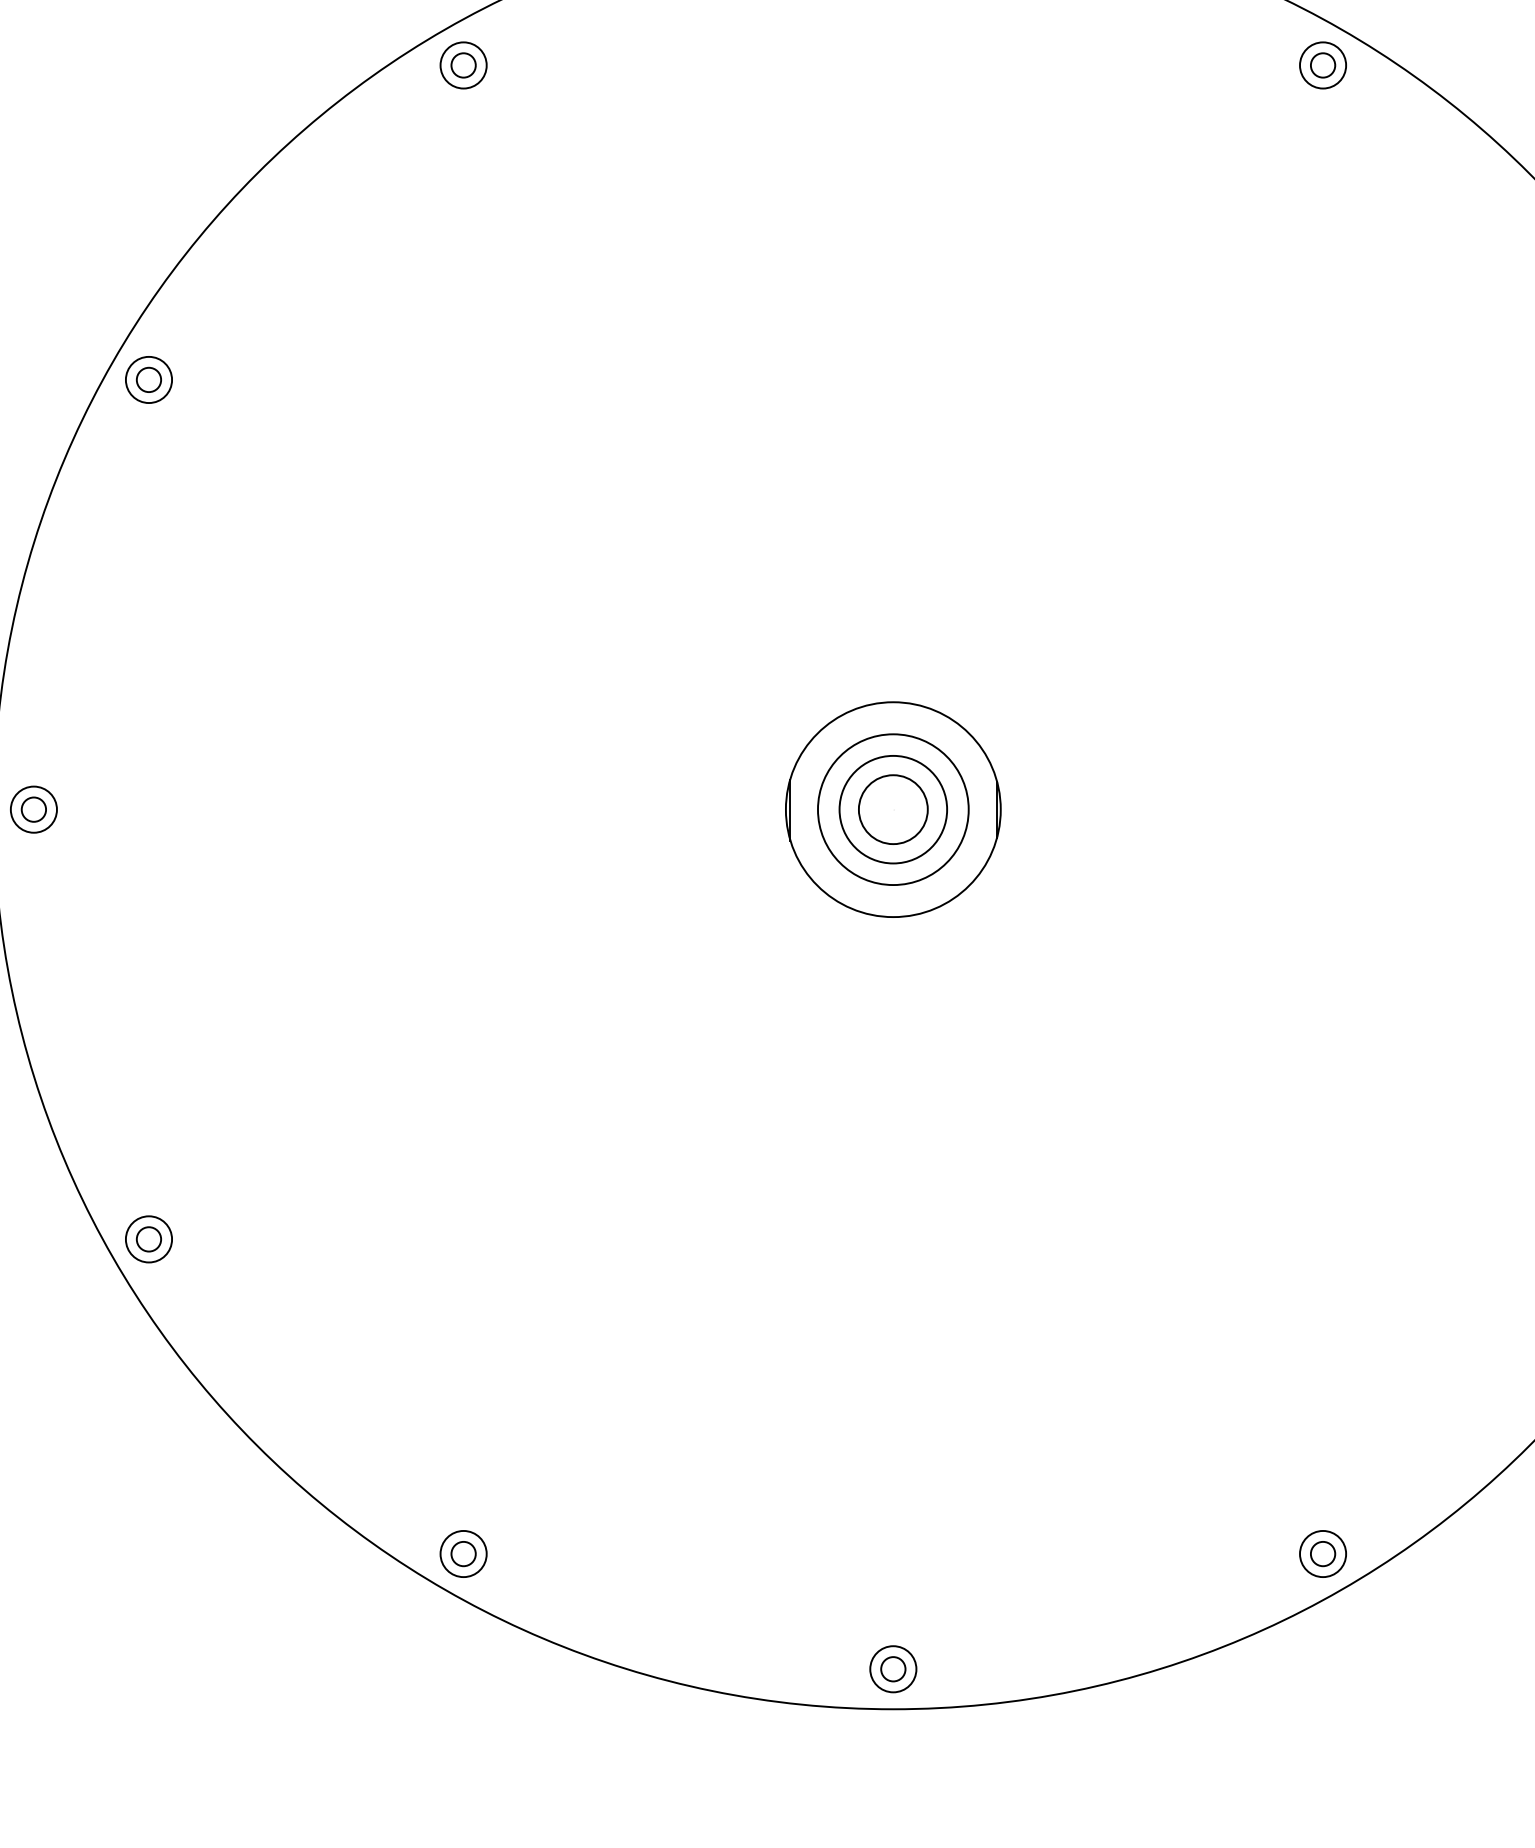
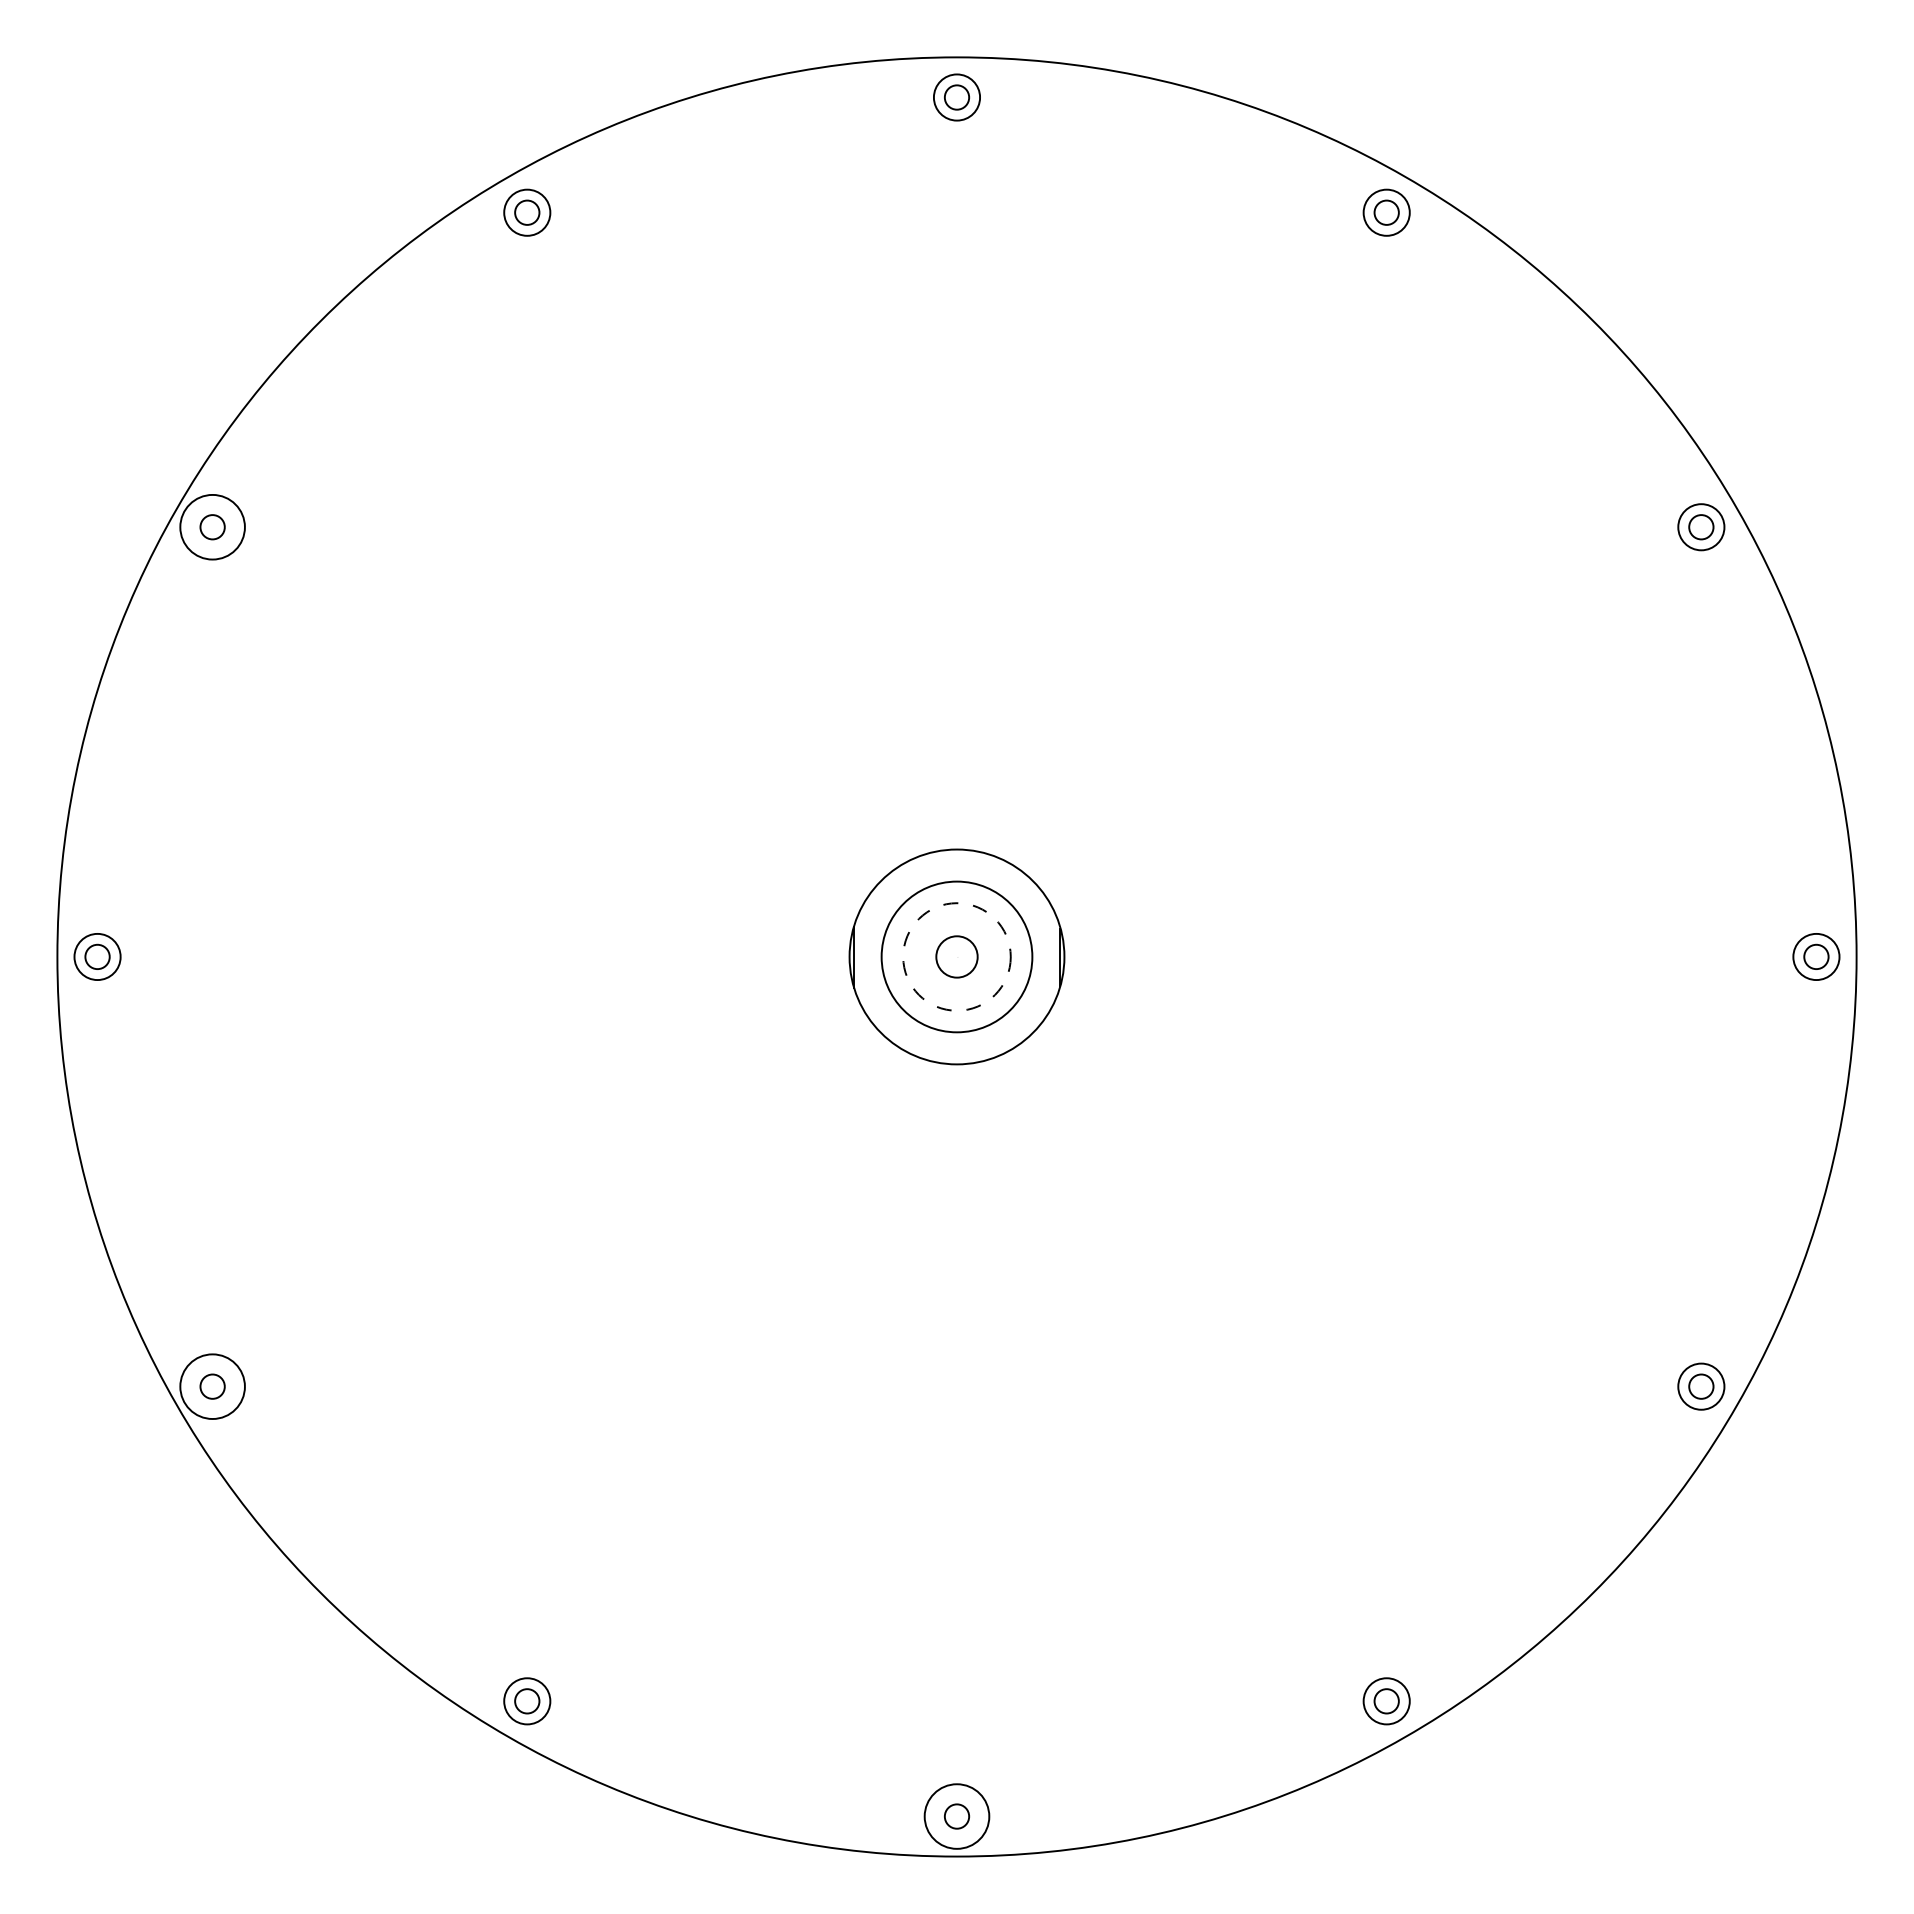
circle: (148, 380) -> (212, 527), size x1.4
circle: (892, 809) -> (956, 956), size x0.6
circle: (892, 809) -> (956, 956), solid -> dashed
circle: (148, 1239) -> (212, 1386), size x1.4
circle: (892, 1669) -> (956, 1816), size x1.4

